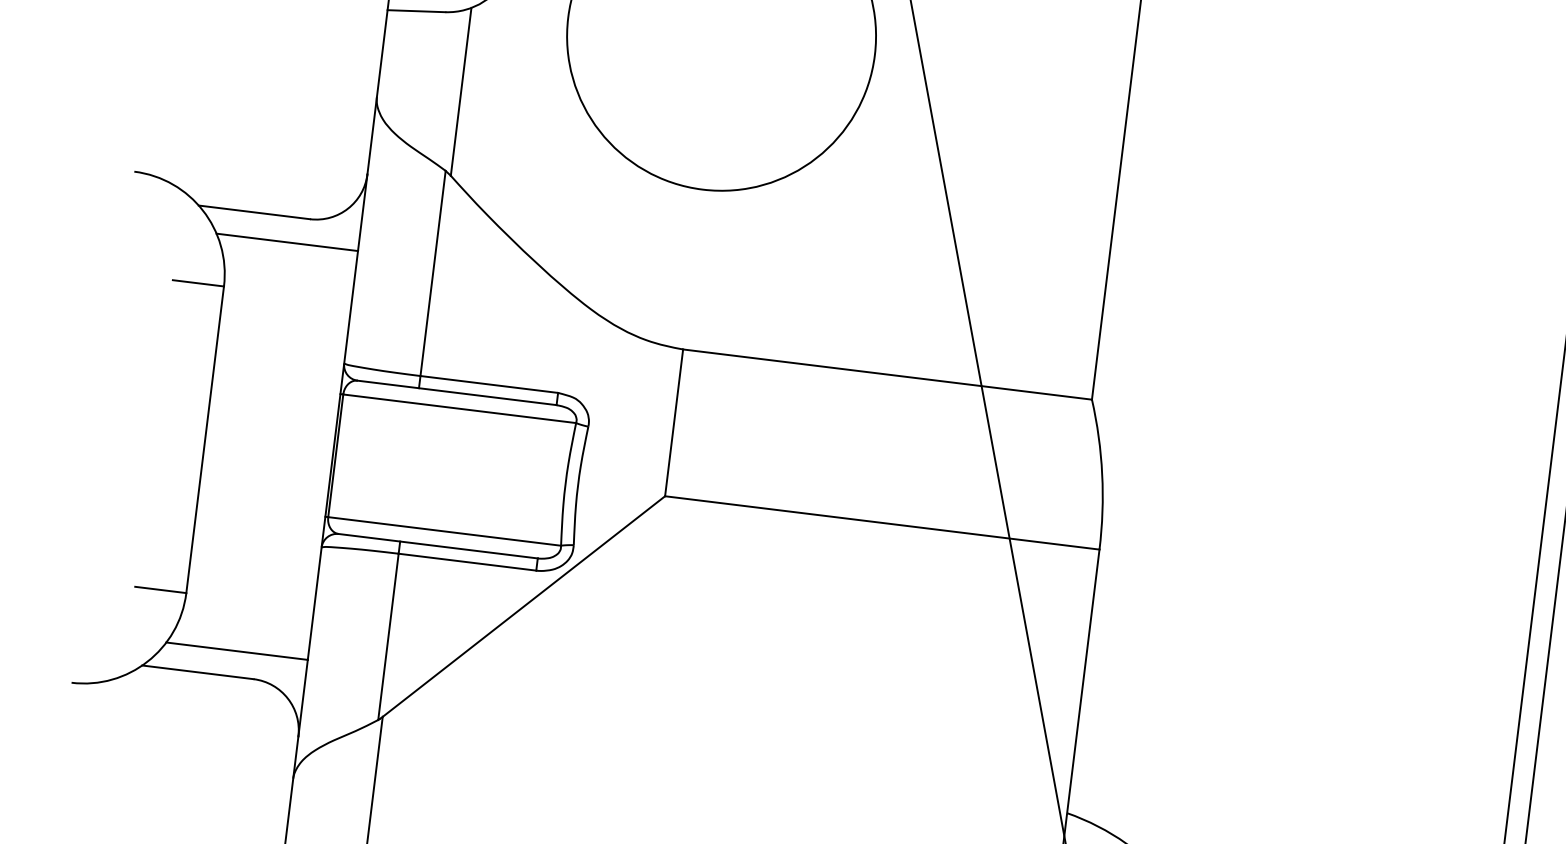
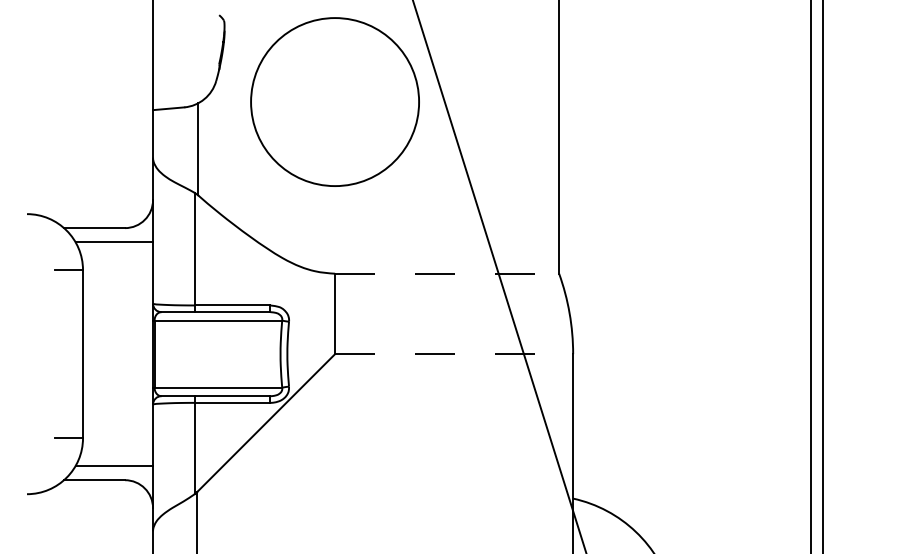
line: (888, 374) -> (447, 273), solid -> dashed
line: (882, 523) -> (454, 354), solid -> dashed

